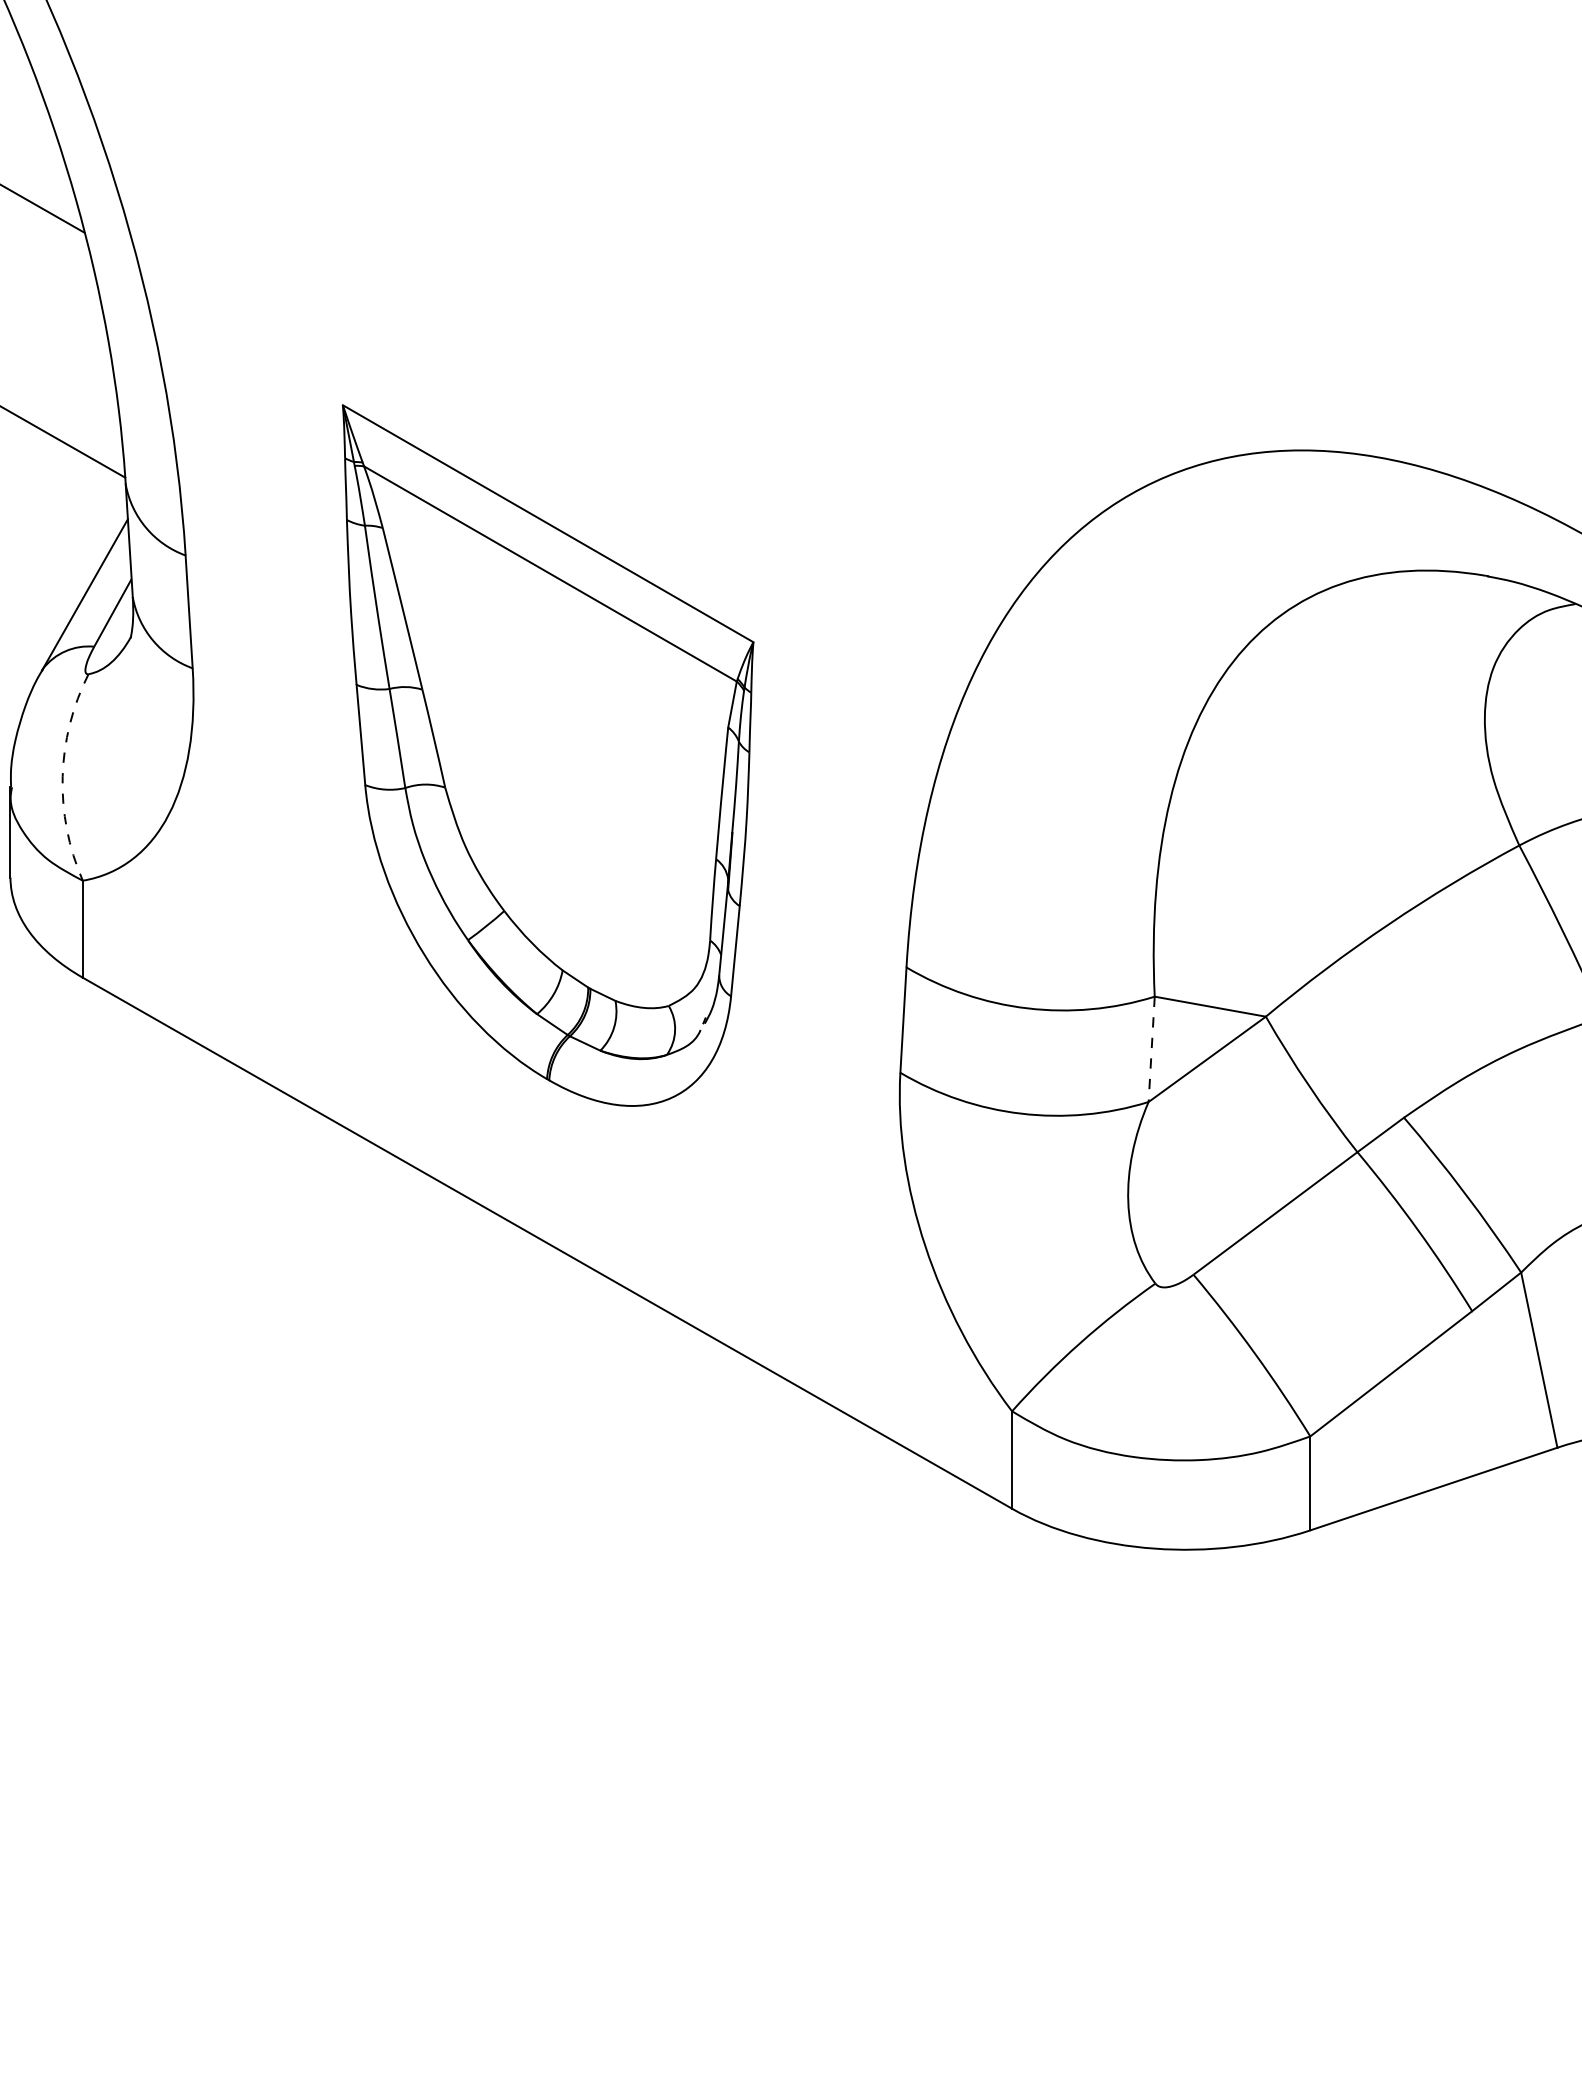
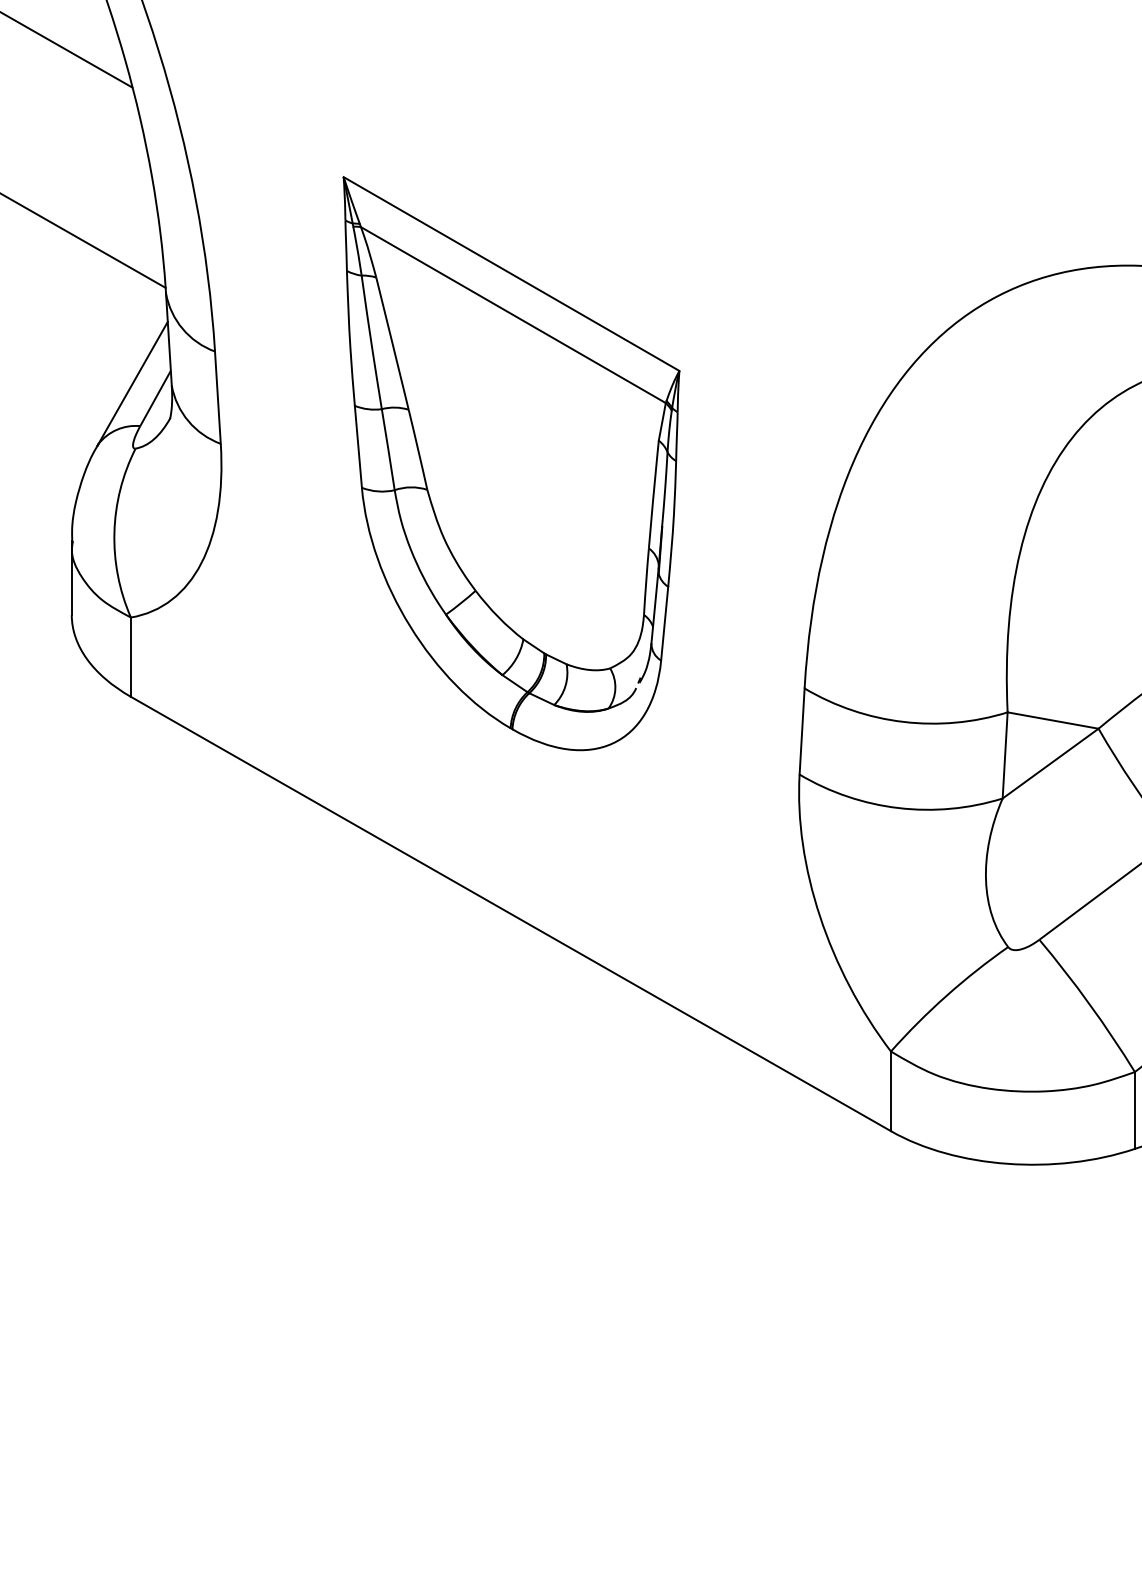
part: (547, 755) -> (510, 463), moved
arc: (62, 776) -> (114, 532), dashed -> solid
line: (1151, 1049) -> (1005, 755), dashed -> solid

